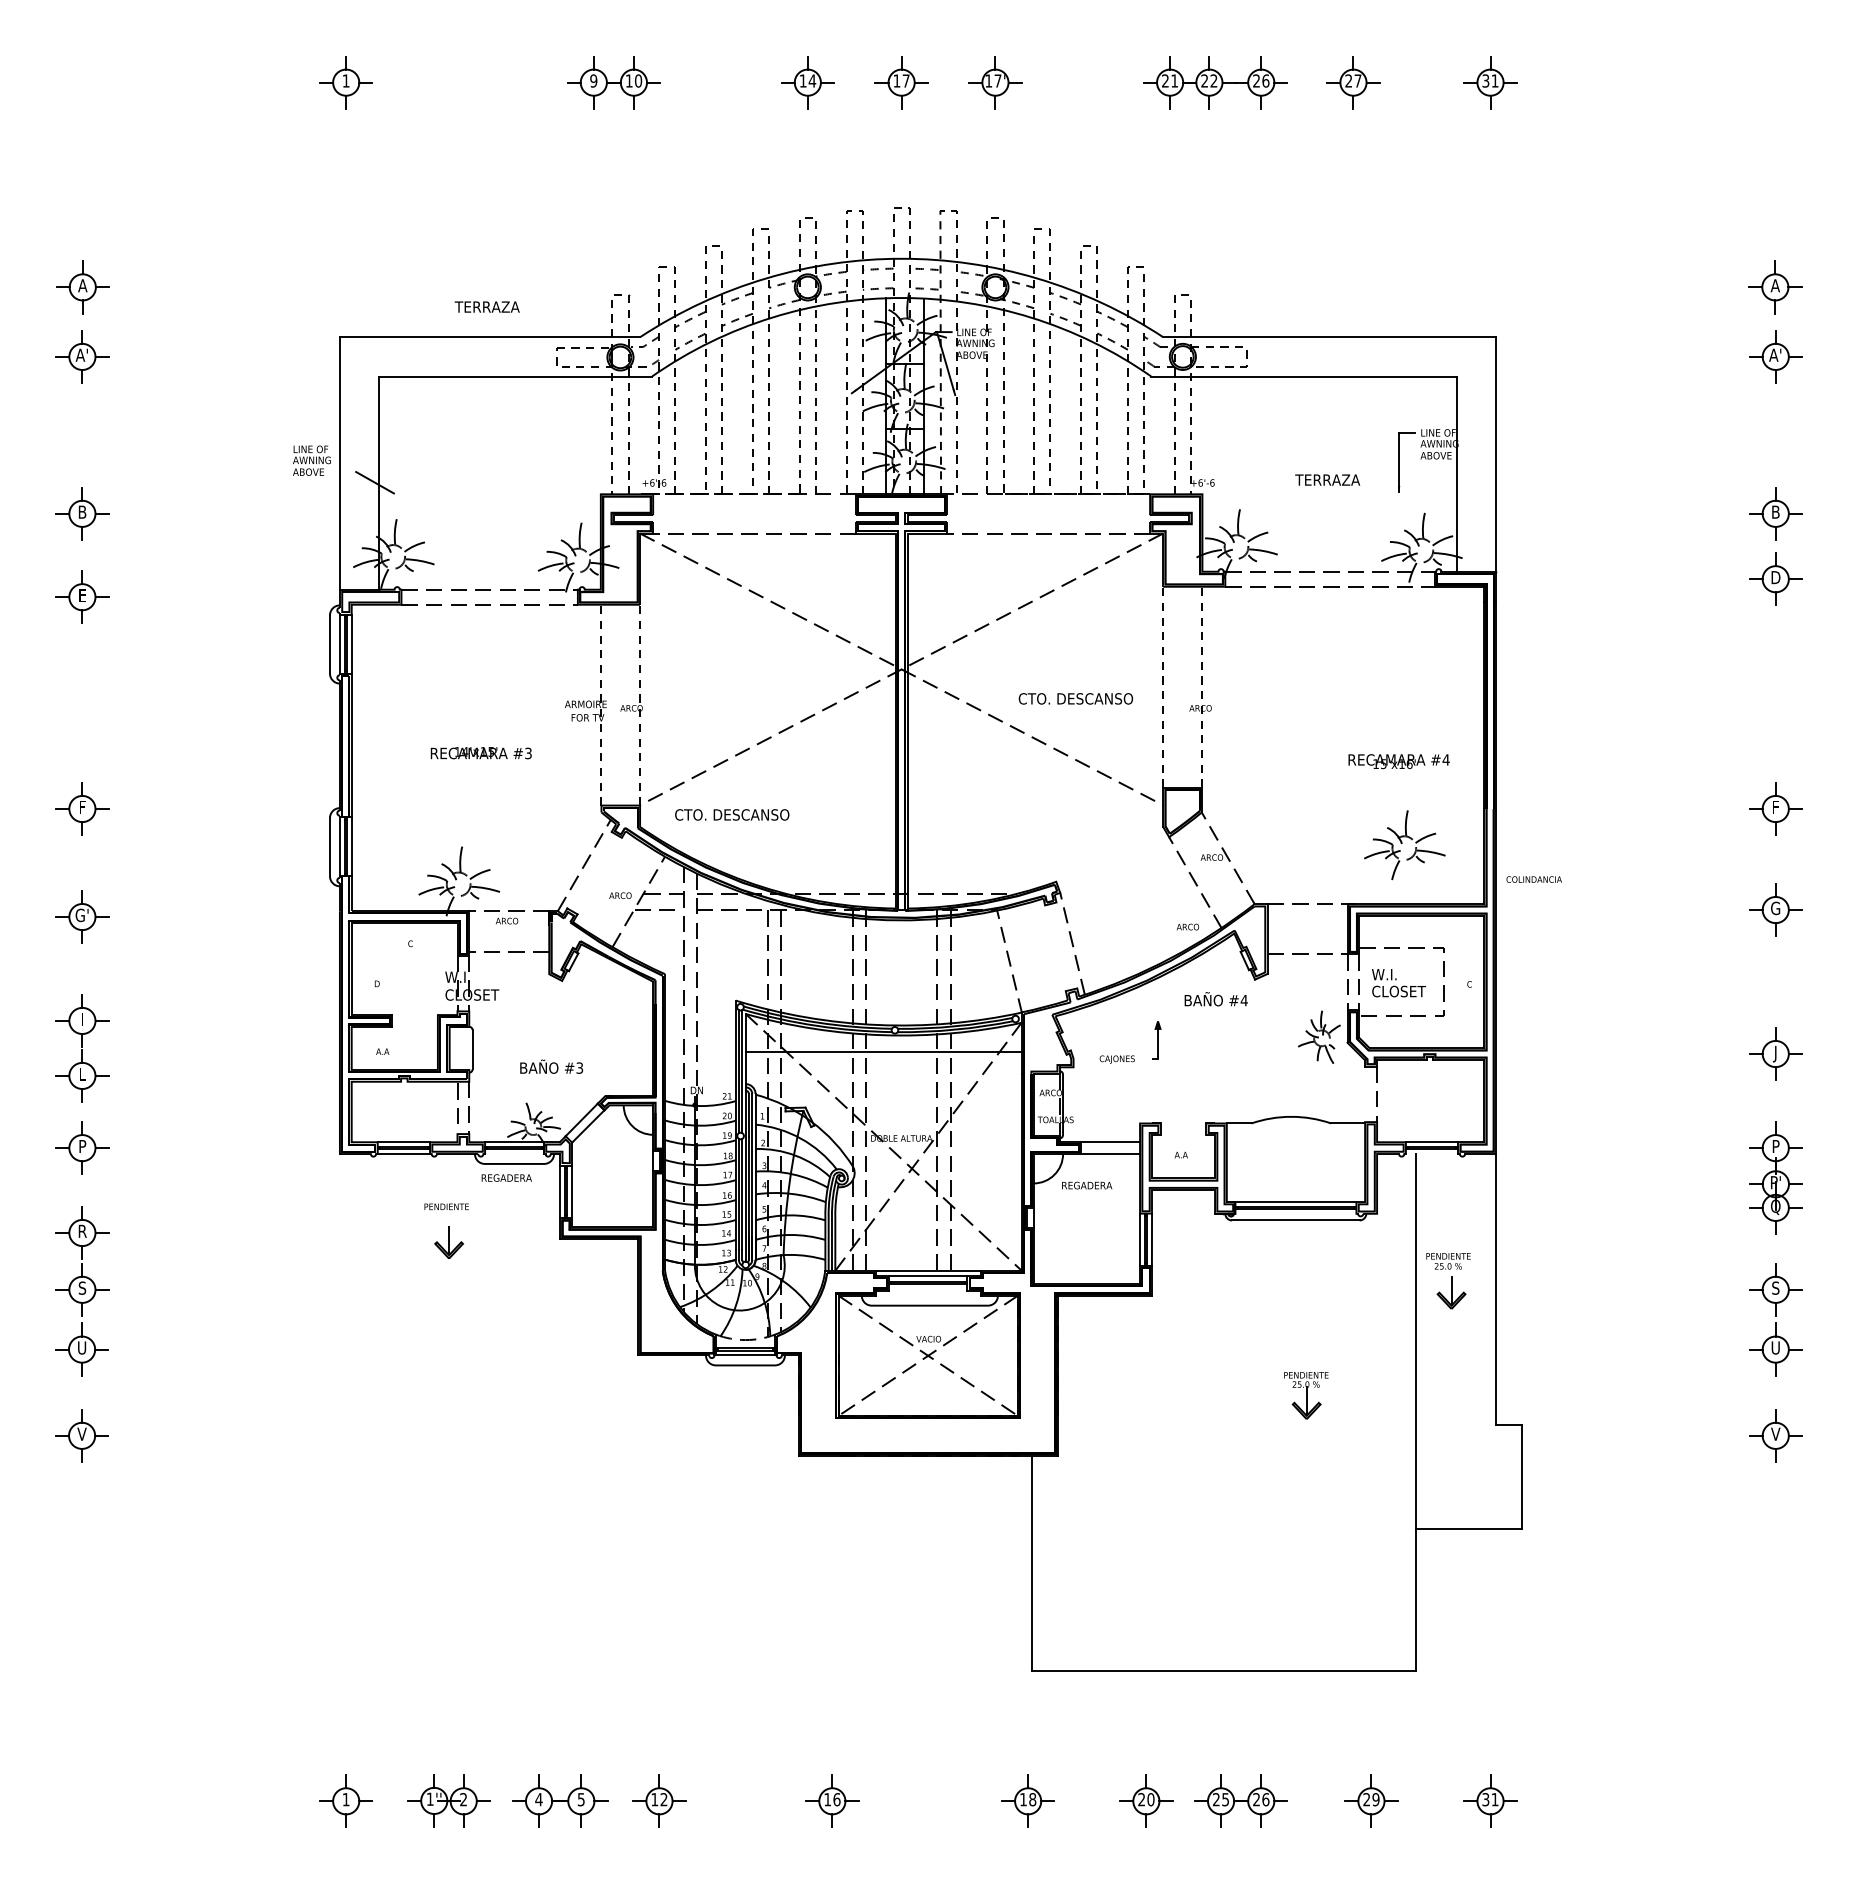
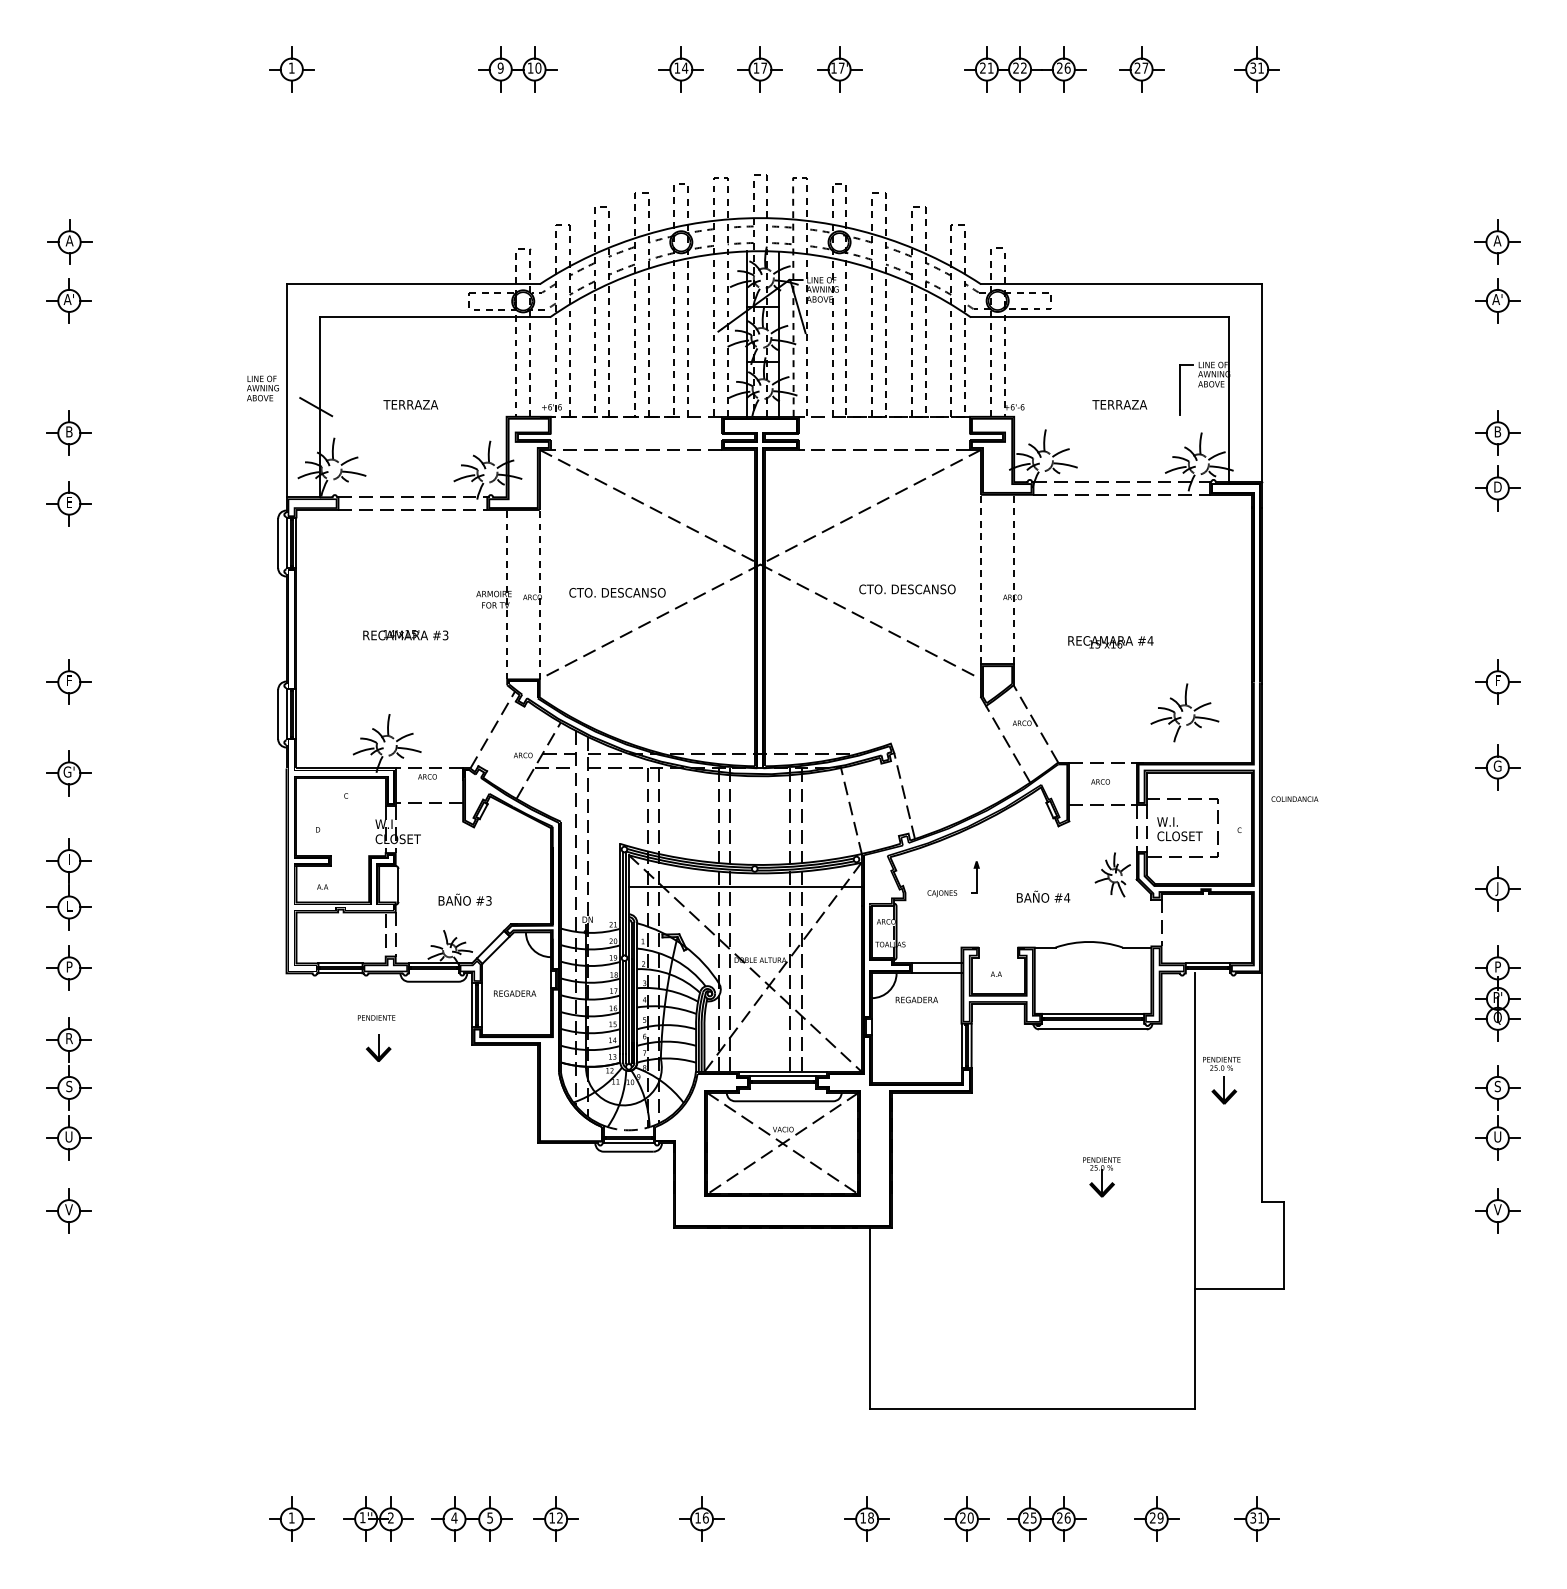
text: (486, 306) -> (410, 404), moved
text: (1398, 761) -> (1110, 642), moved
text: (732, 814) -> (617, 592), moved
text: (1533, 879) -> (1294, 799), moved
text: (1187, 926) -> (1100, 781), moved
text: (1215, 999) -> (1042, 896), moved
text: (506, 1177) -> (514, 993), moved

